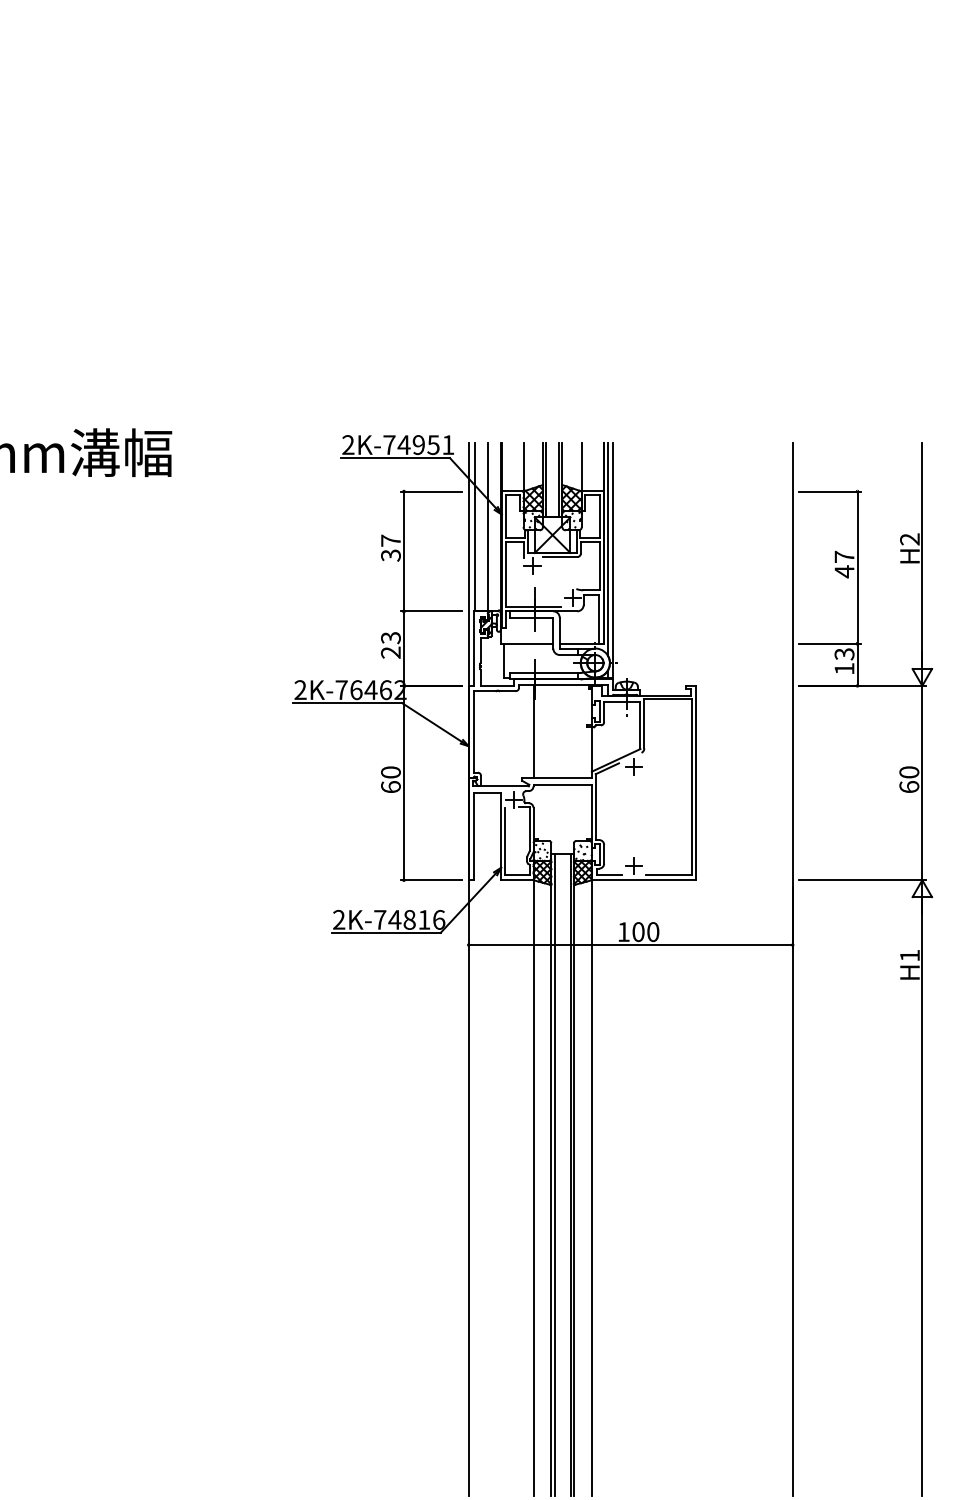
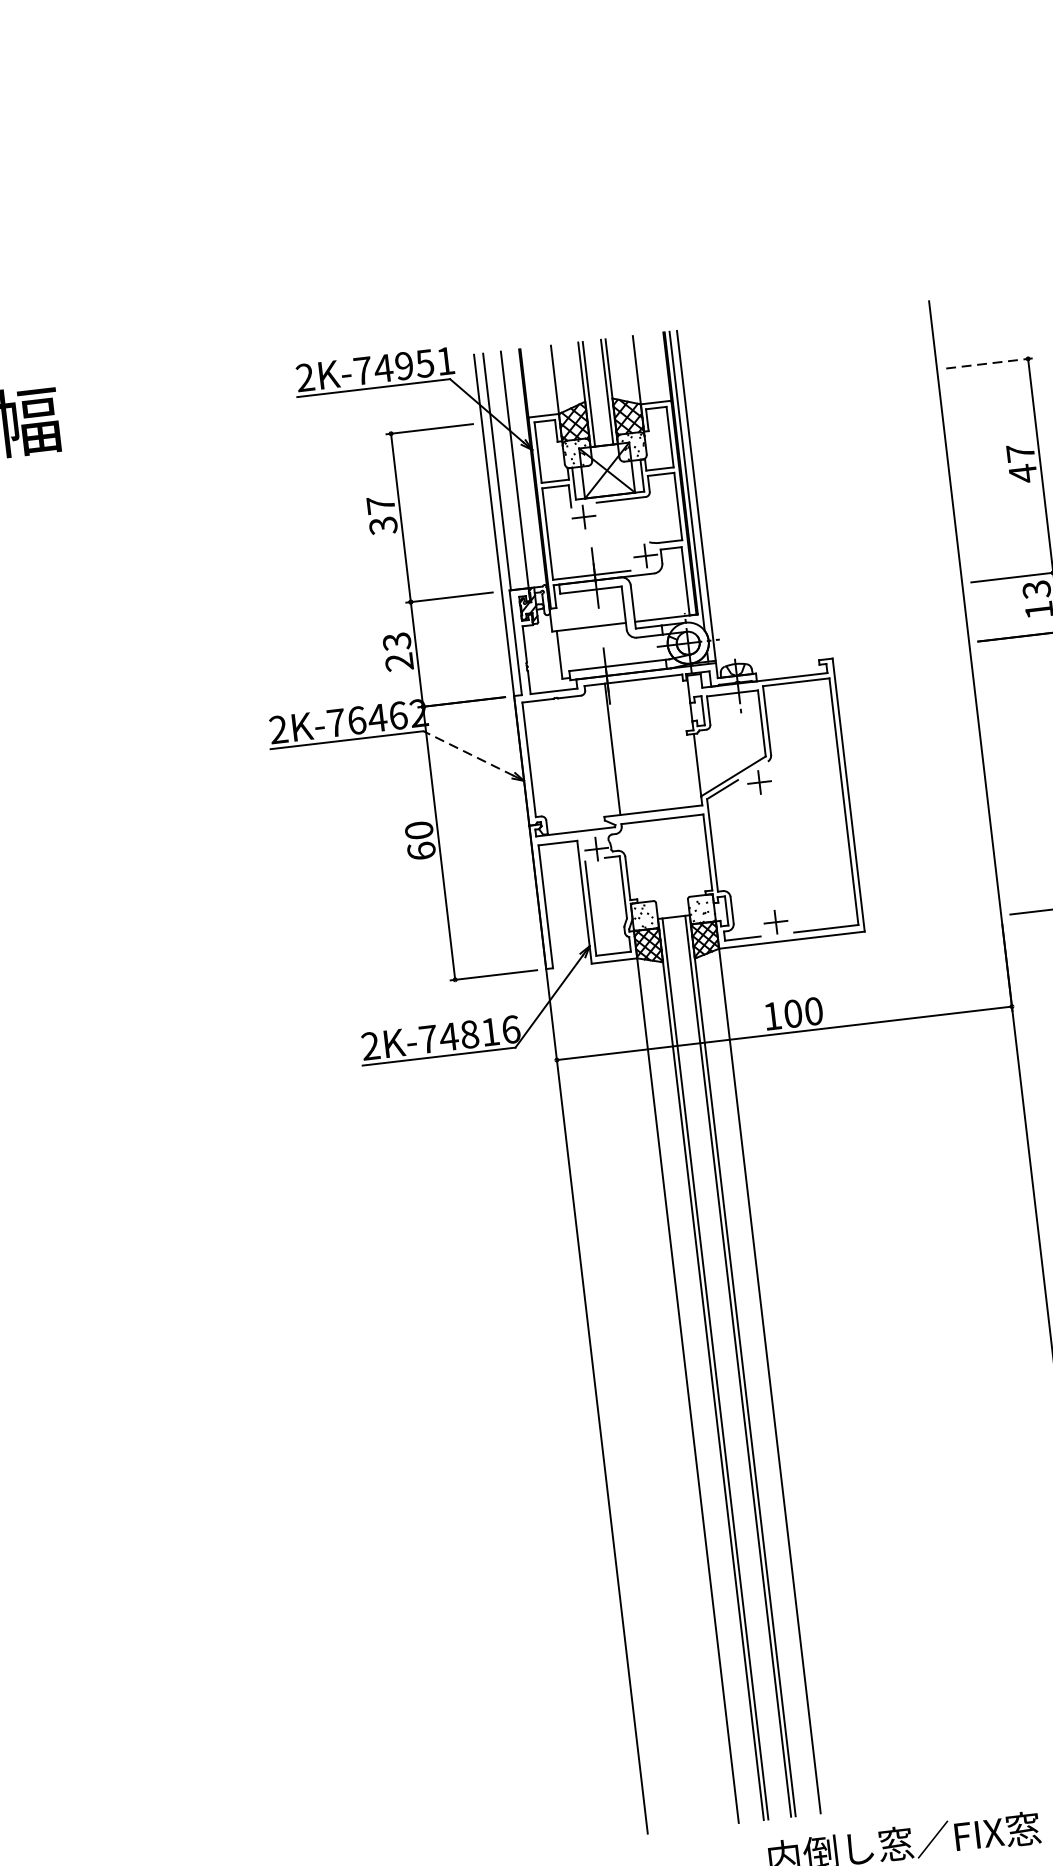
line: (829, 491) -> (988, 363), solid -> dashed
line: (432, 722) -> (469, 753), solid -> dashed

